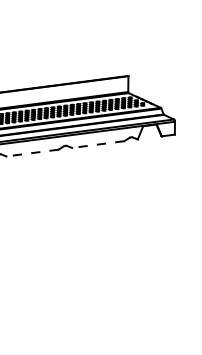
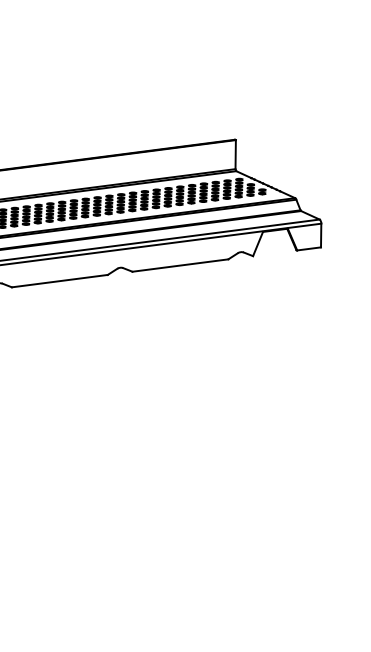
line: (97, 144) -> (179, 265), dashed -> solid
line: (32, 153) -> (59, 281), dashed -> solid

